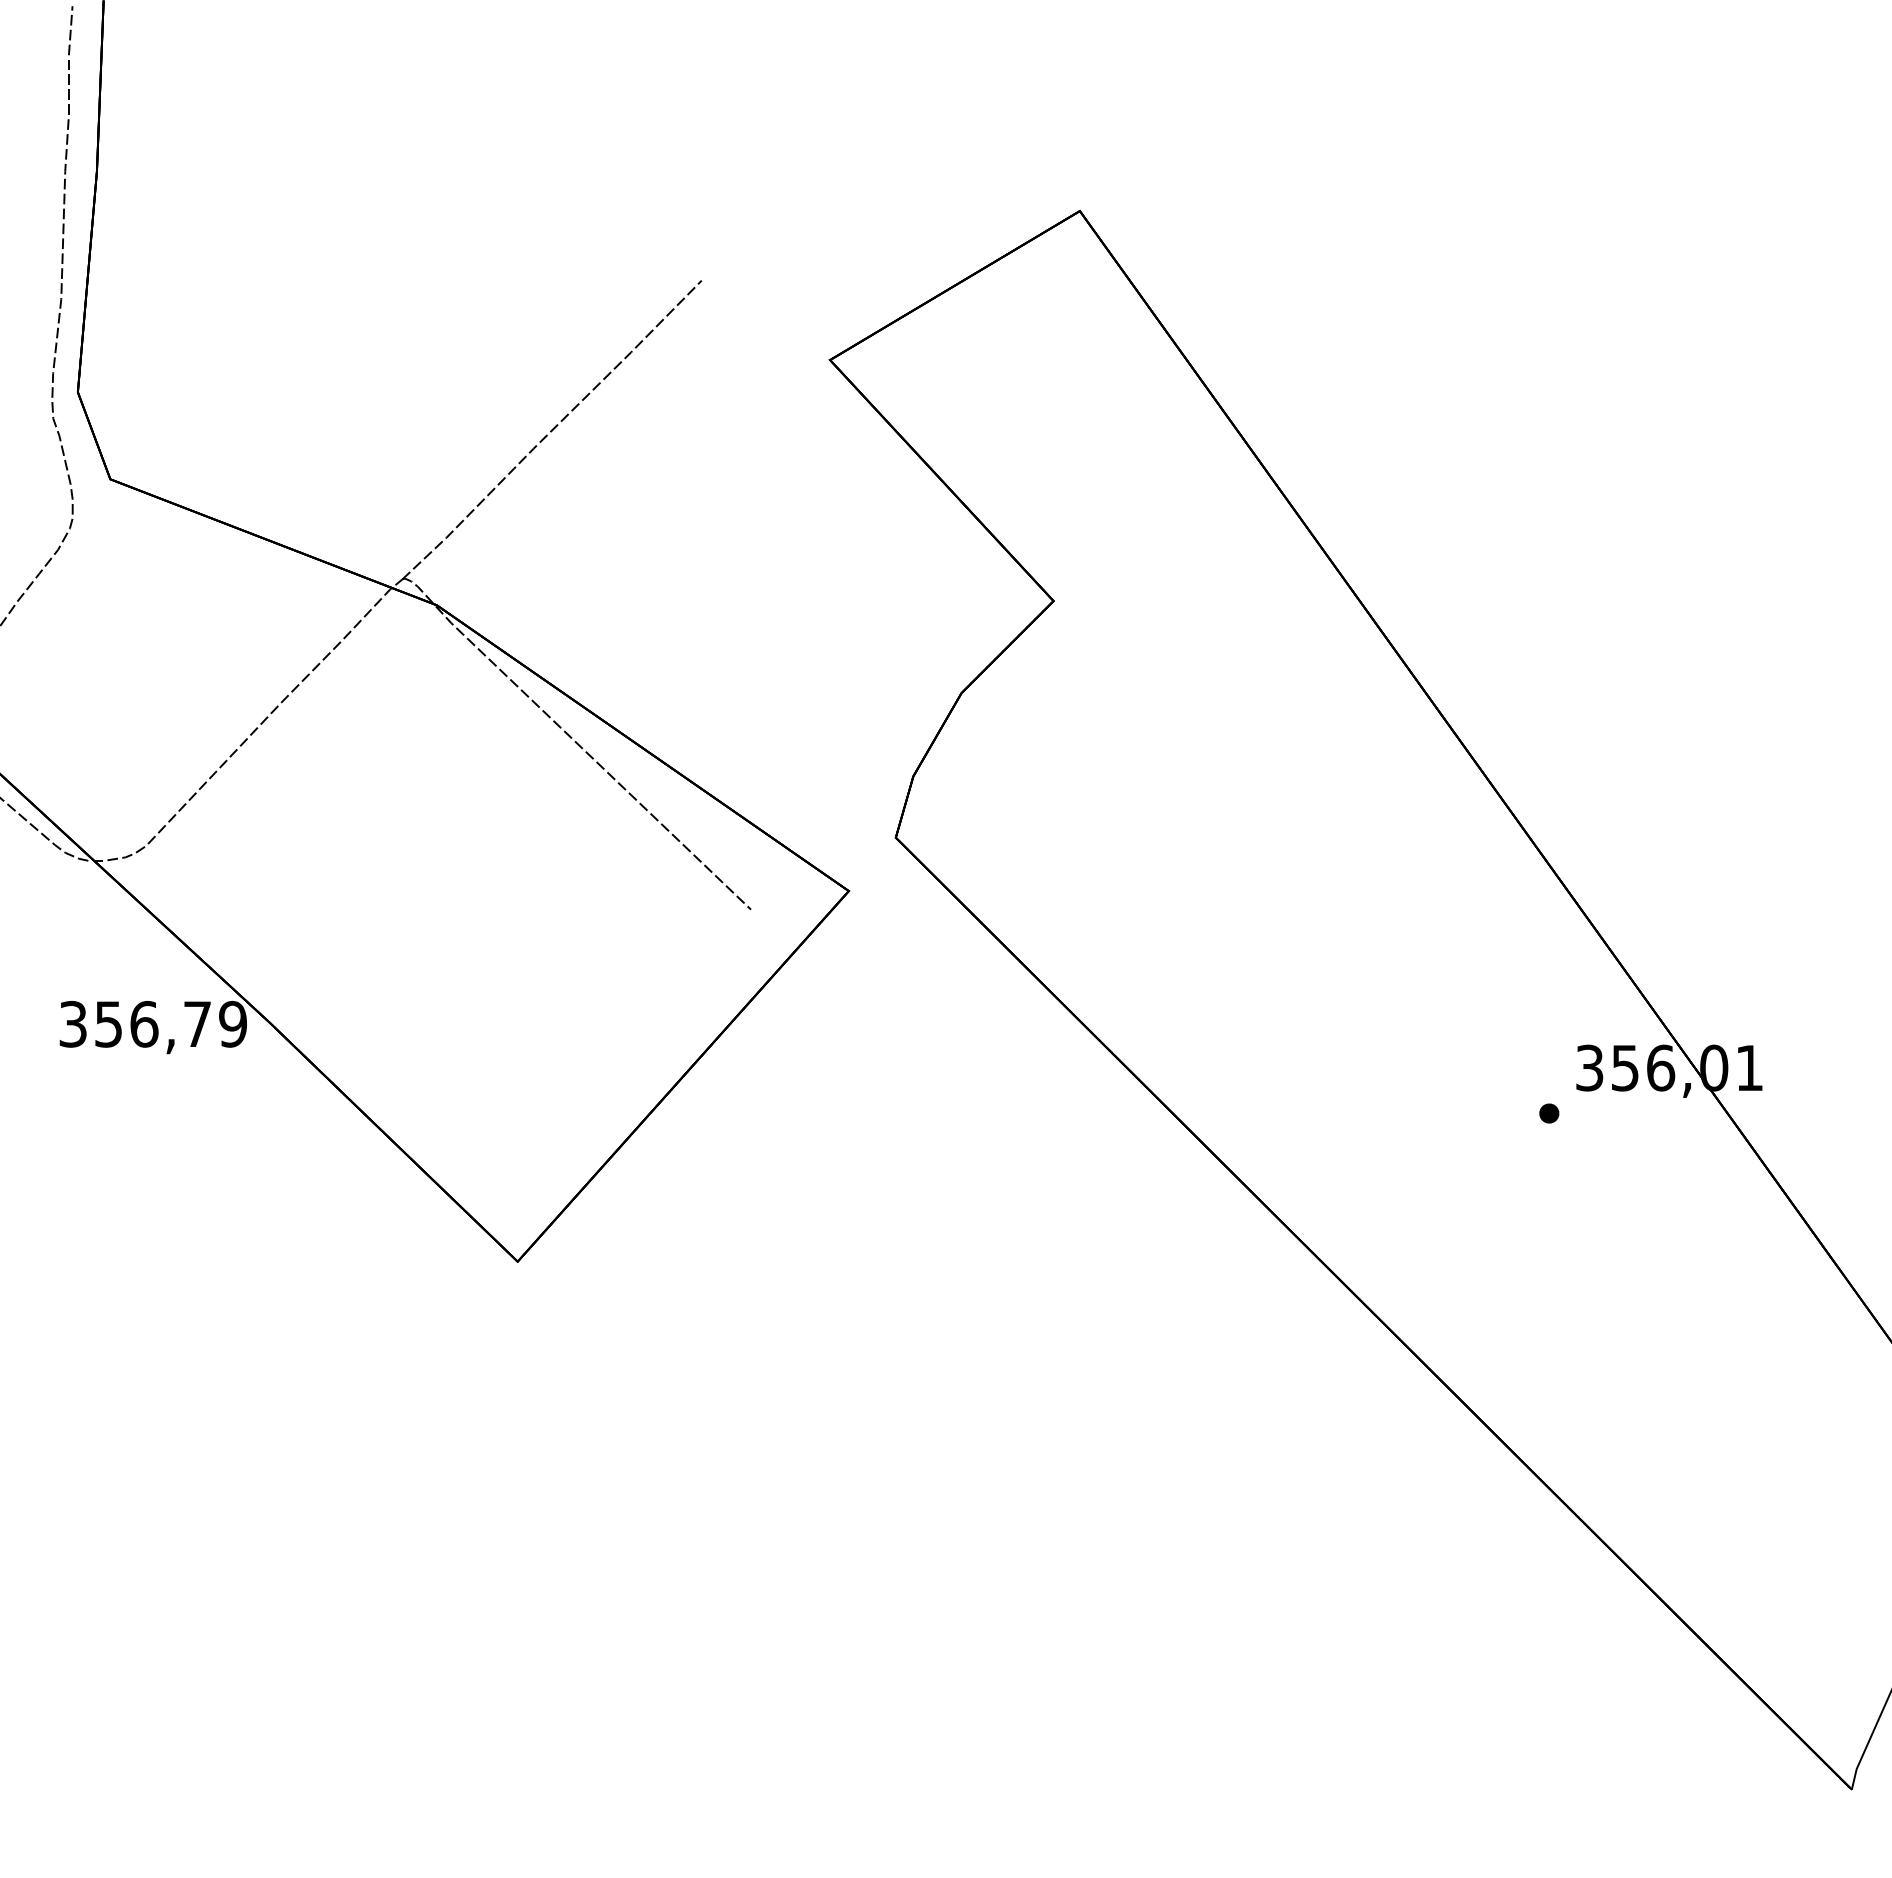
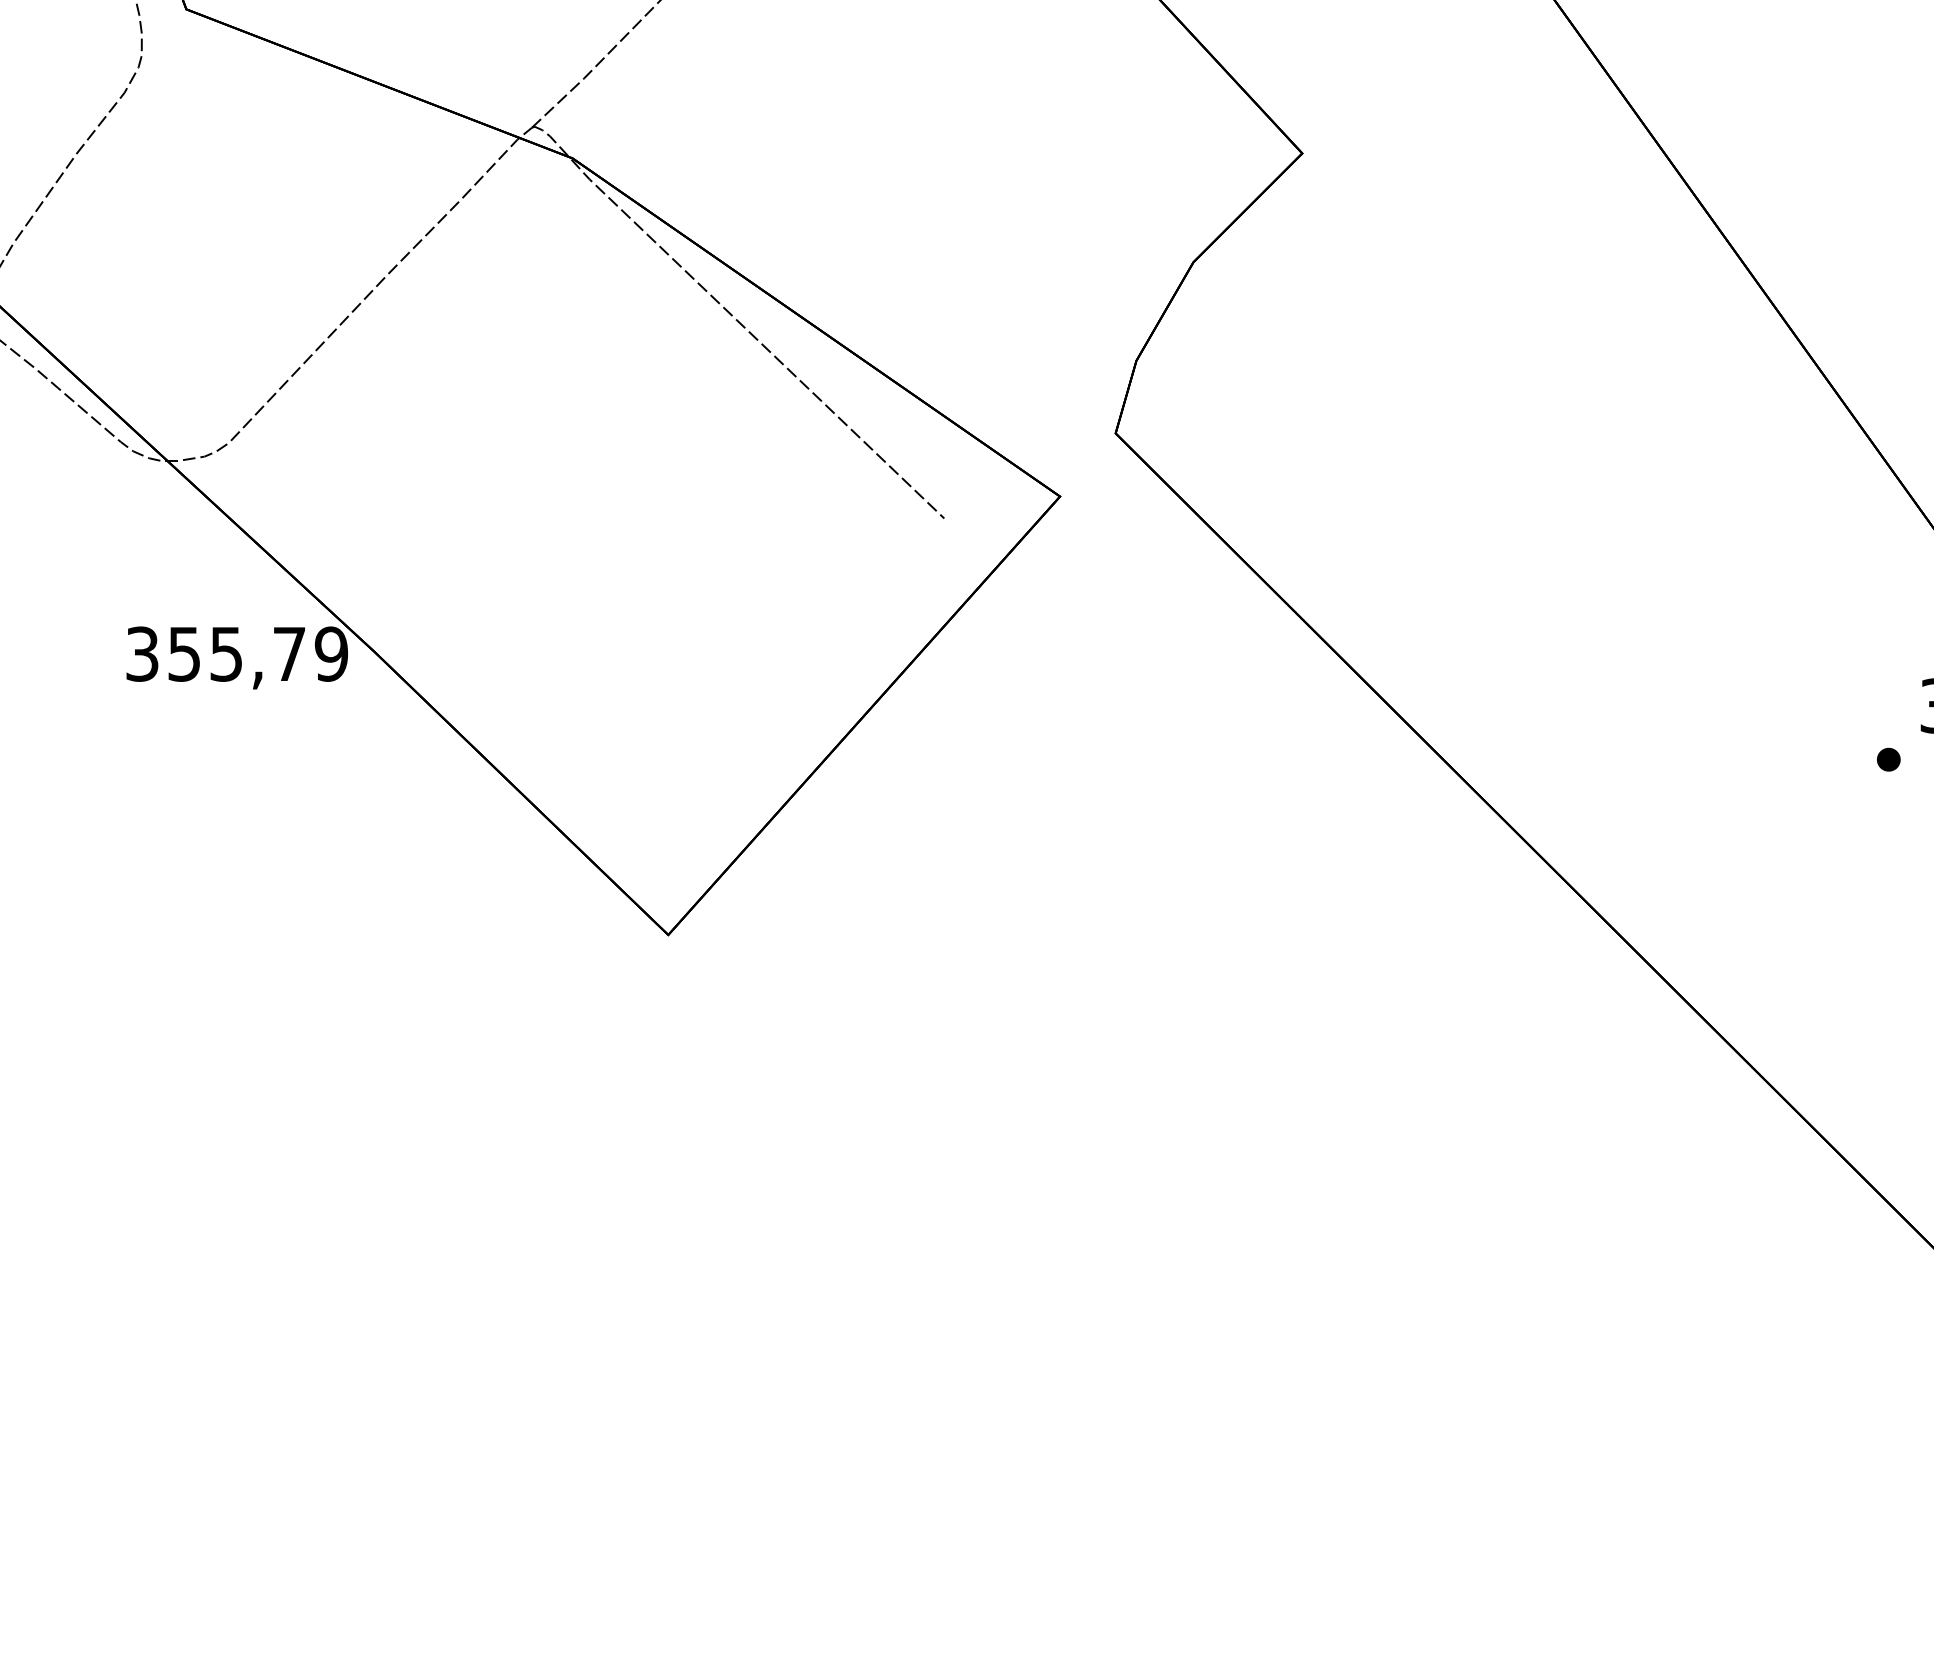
text: (144, 1023) -> (226, 653), 356,79 -> 355,79

